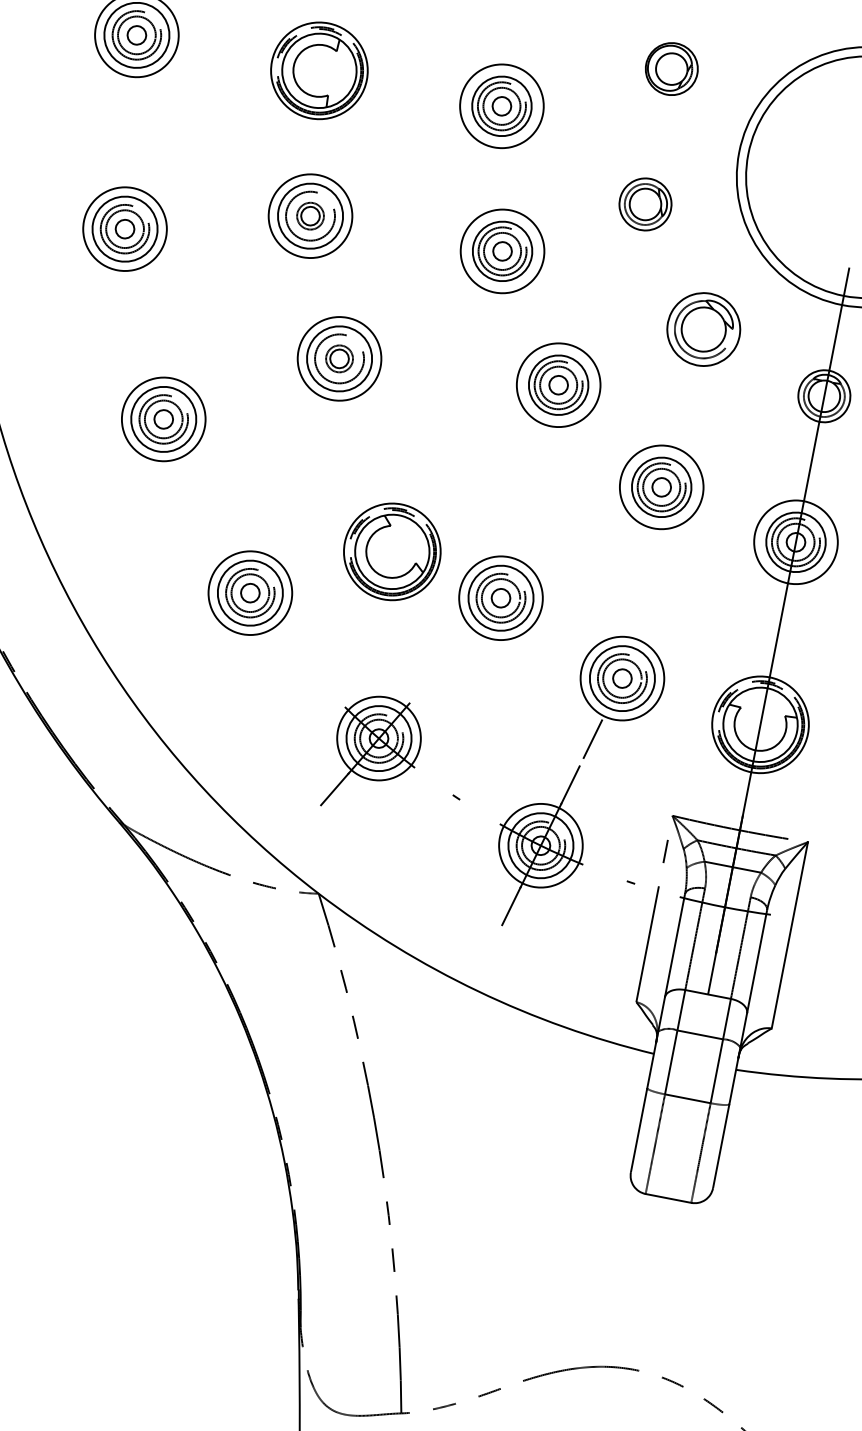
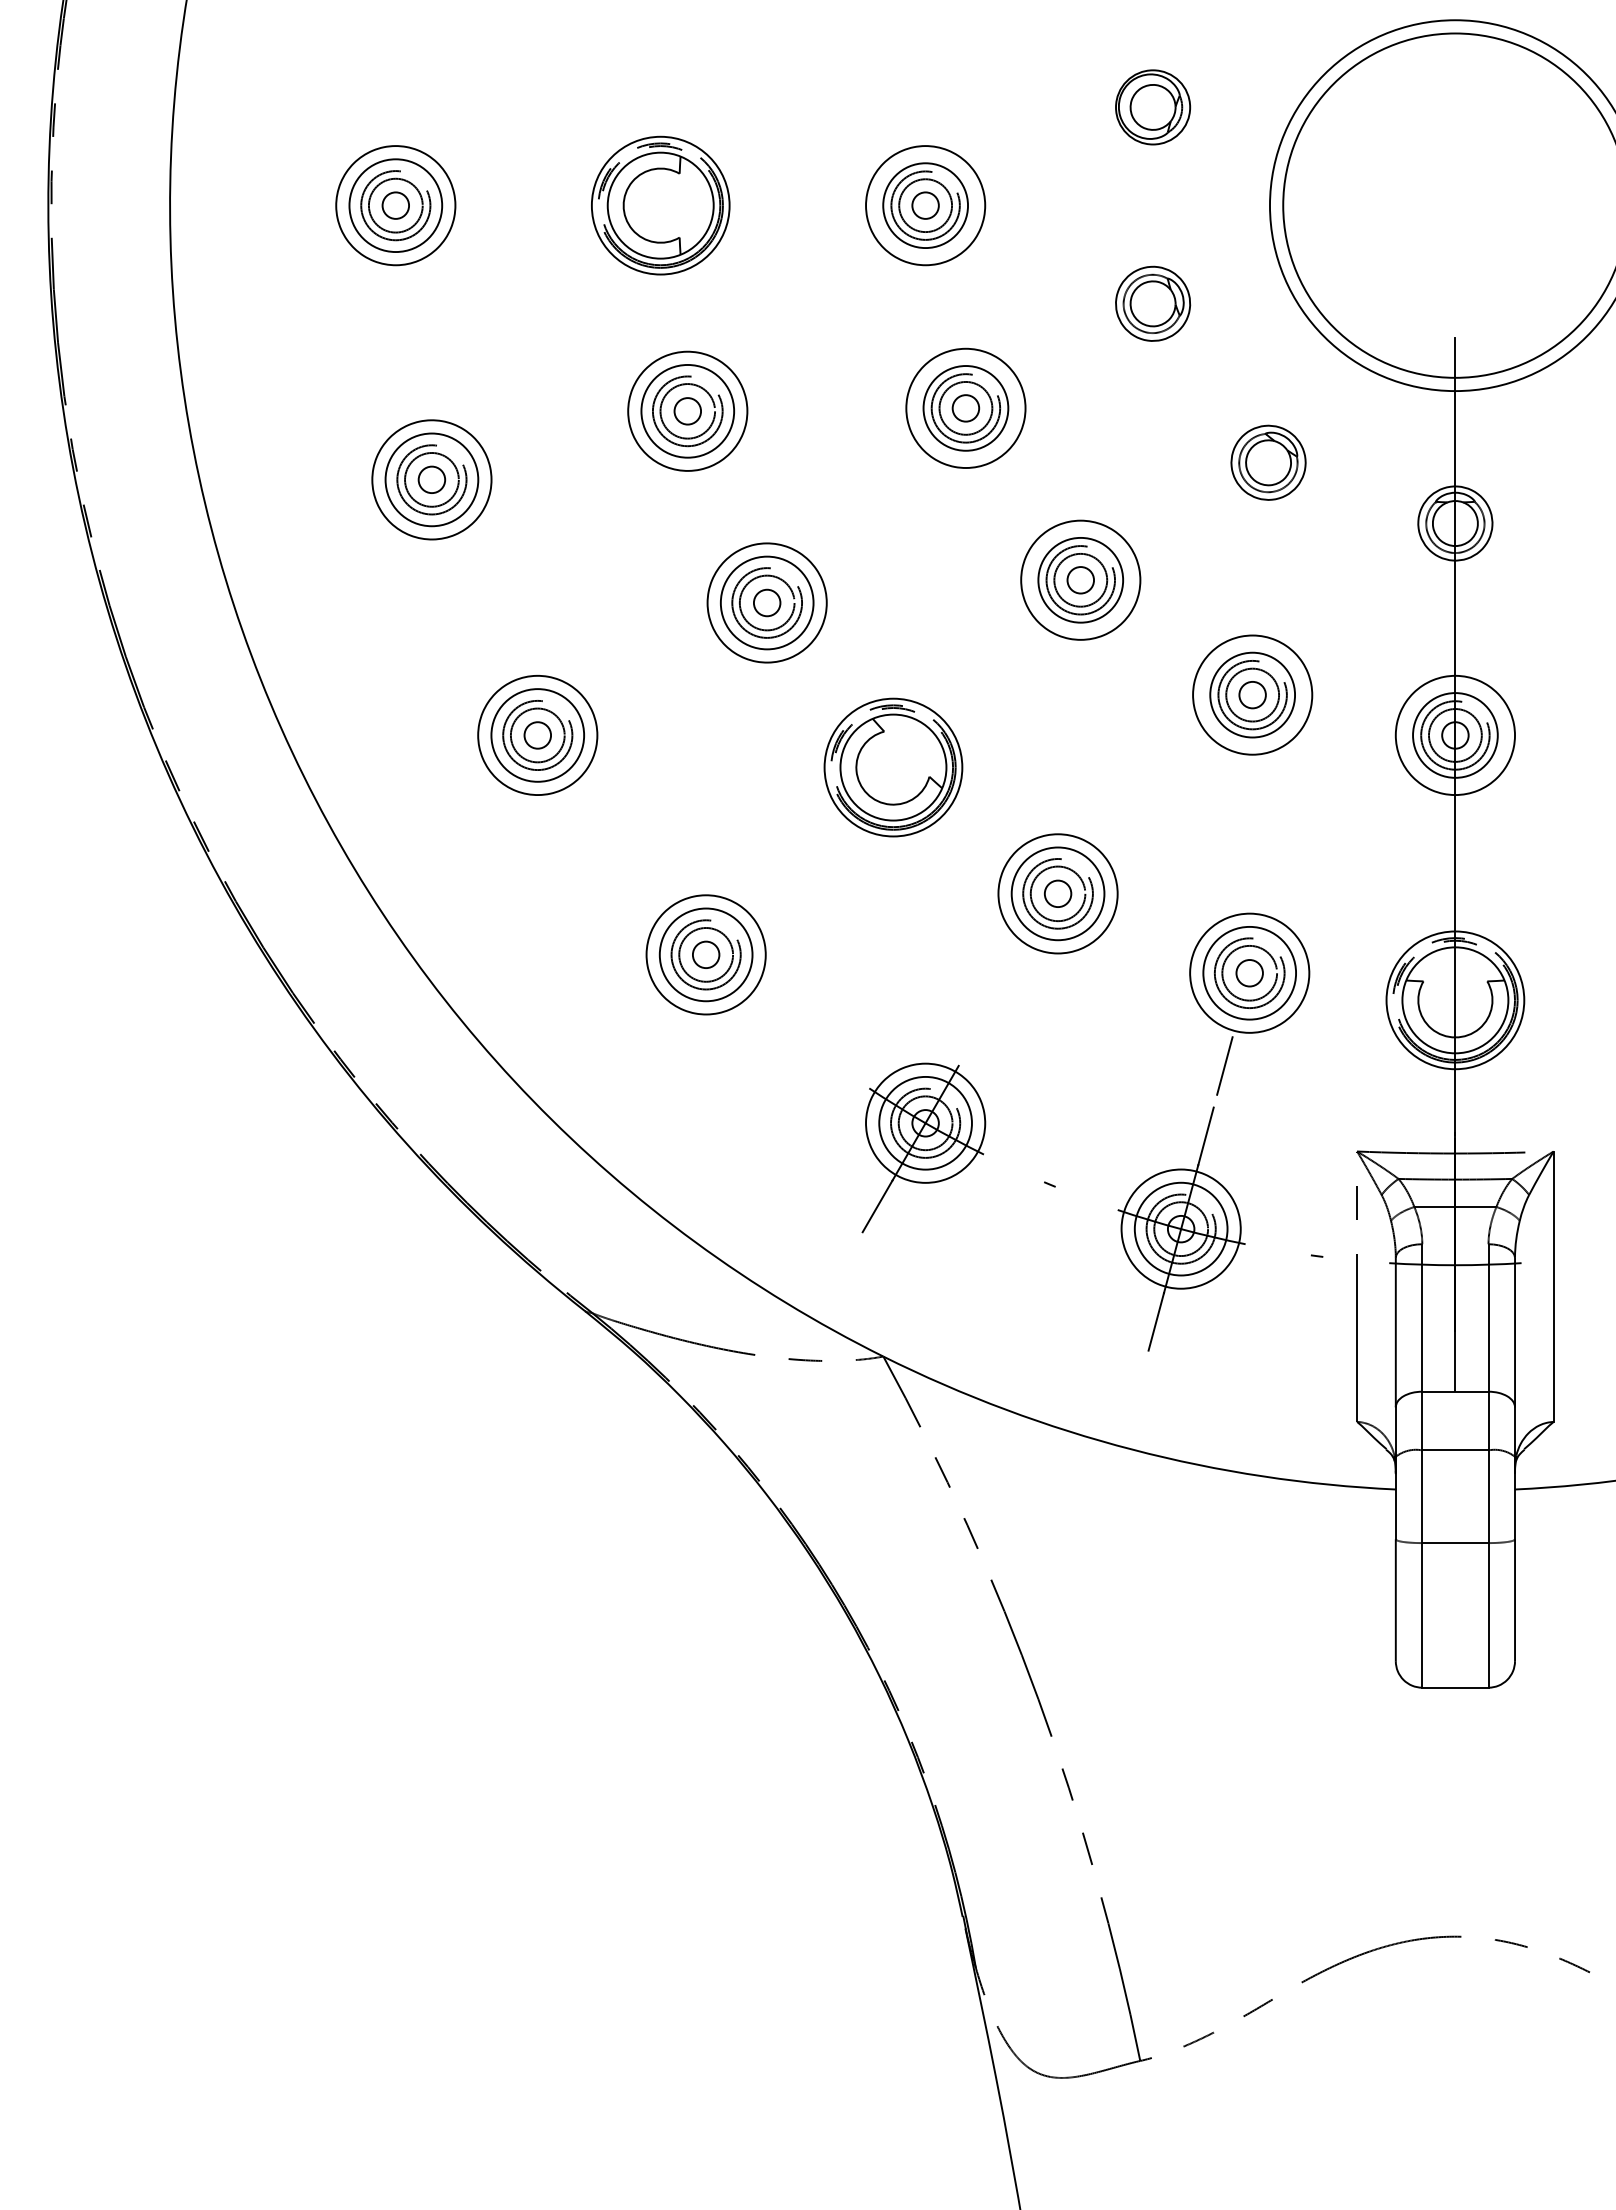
circle: (310, 216) -> (687, 411), size x1.43
part: (703, 329) -> (1268, 462), size x0.71
circle: (339, 358) -> (766, 602), size x1.43
part: (392, 551) -> (893, 767), moved

